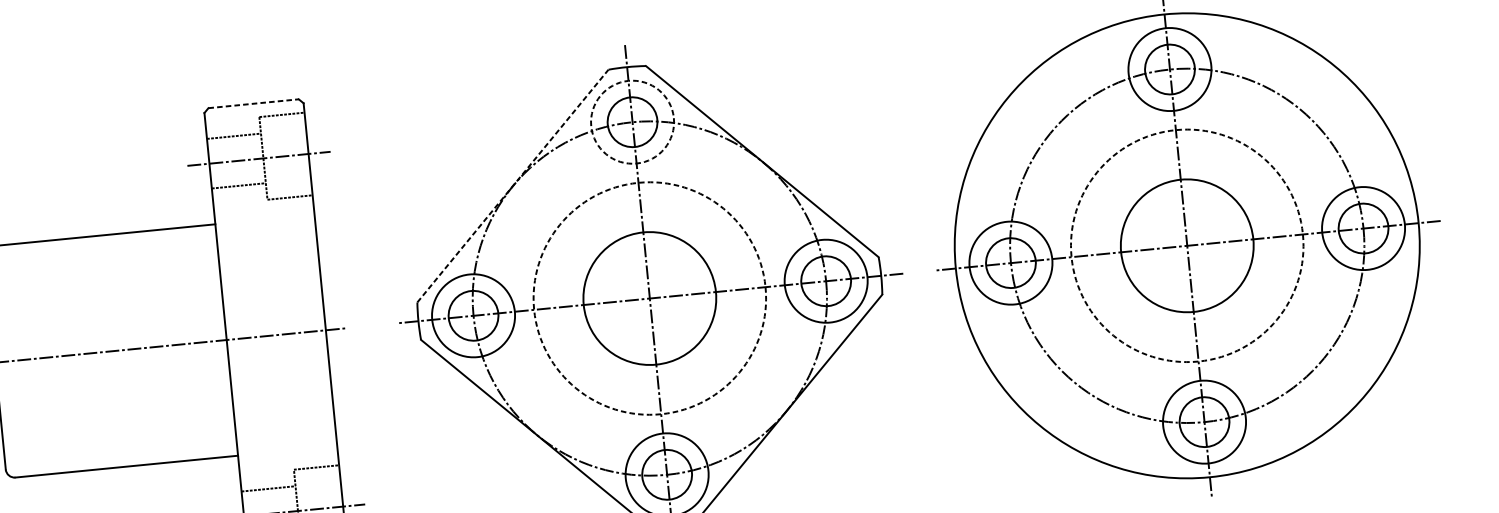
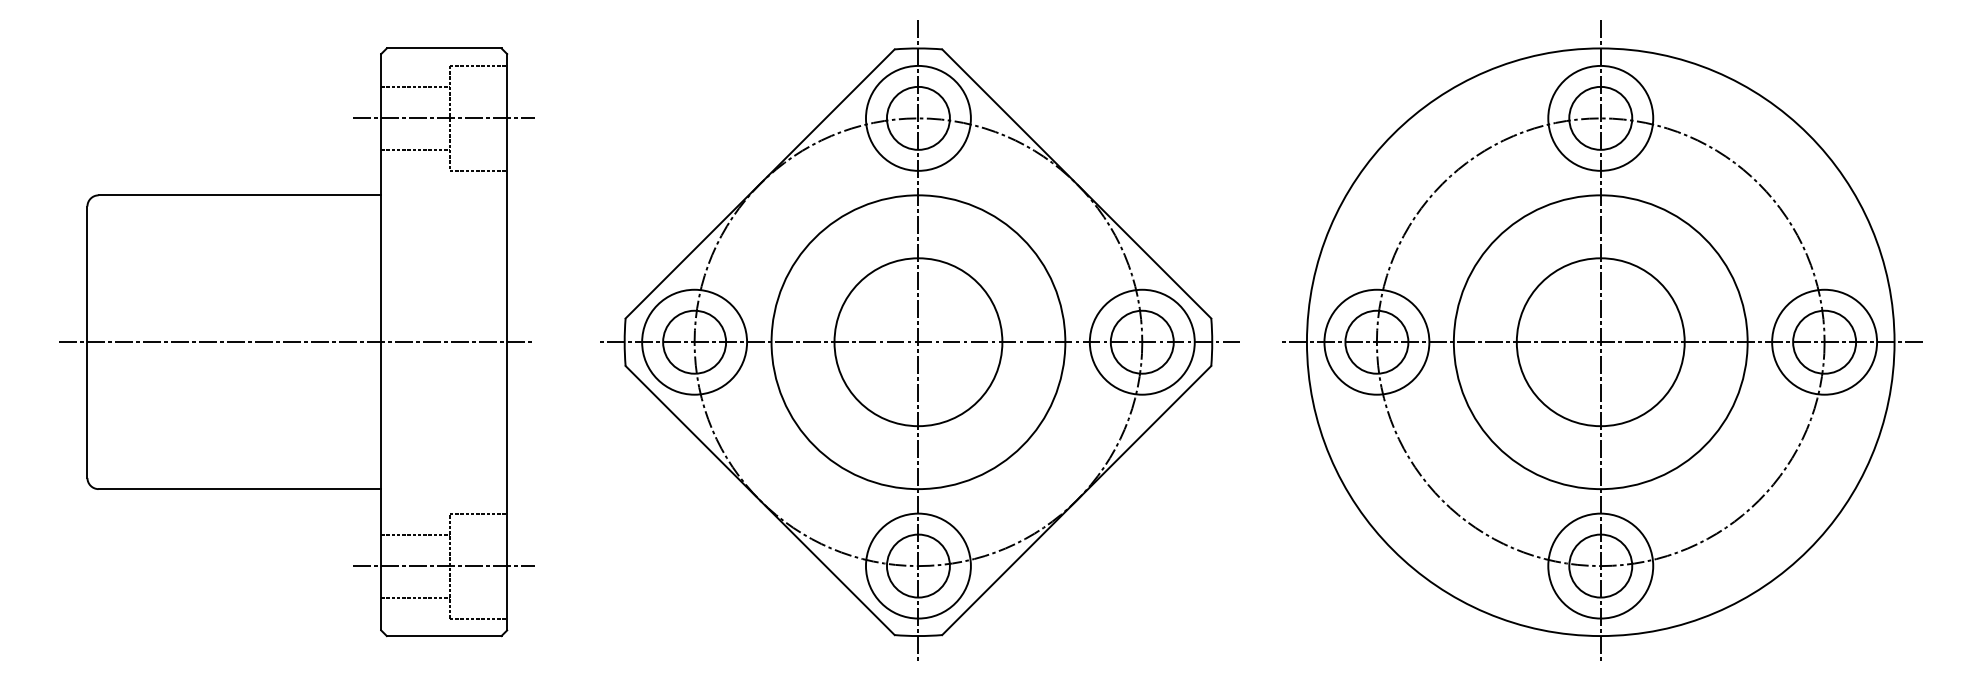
line: (253, 103) -> (444, 48), dashed -> solid
circle: (631, 121) -> (917, 117), dashed -> solid
line: (513, 185) -> (760, 183), dashed -> solid
circle: (1187, 246) -> (1600, 342), dashed -> solid
circle: (649, 298) -> (918, 342), dashed -> solid

